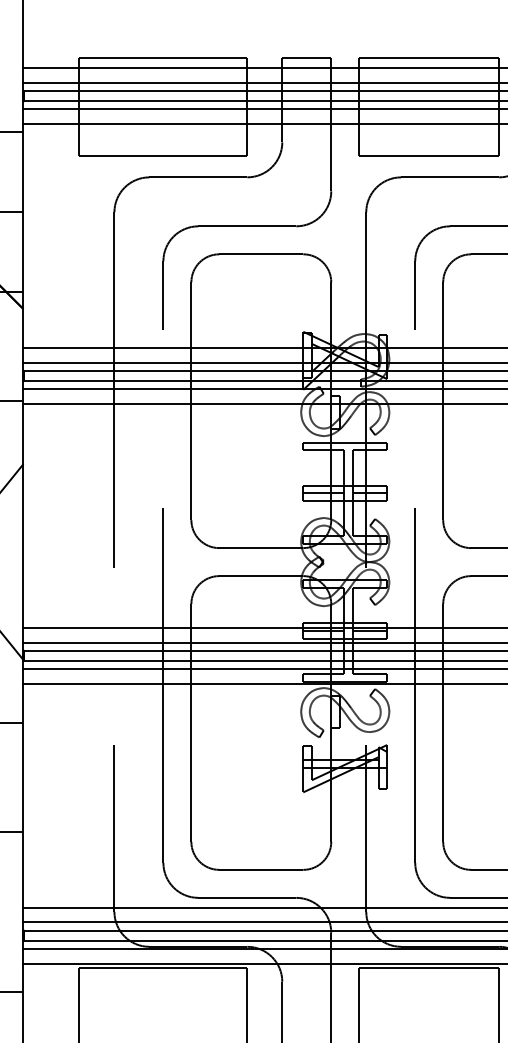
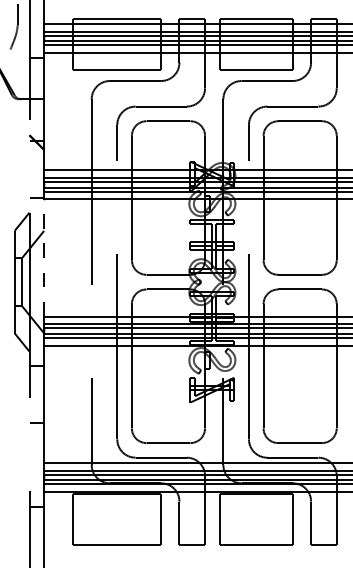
line: (24, 516) -> (44, 258), solid -> dashed

